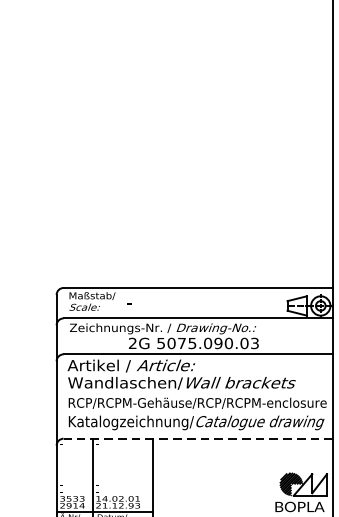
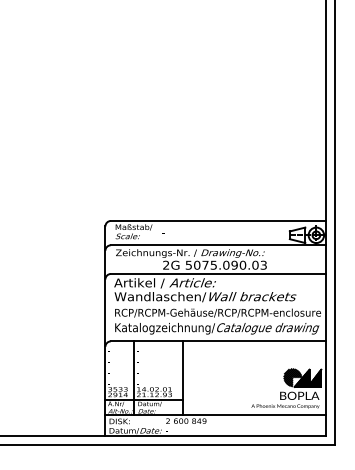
line: (198, 438) -> (218, 341), dashed -> solid
hatch: (310, 483) -> (308, 377), added

